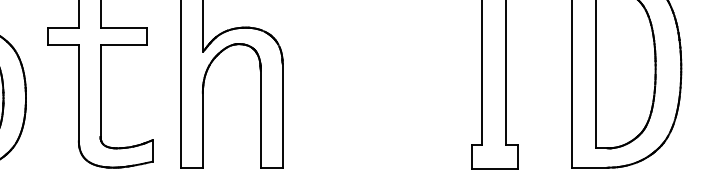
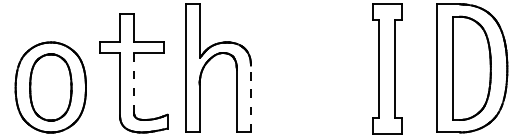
line: (99, 91) -> (133, 83), solid -> dashed
line: (281, 114) -> (250, 98), solid -> dashed

